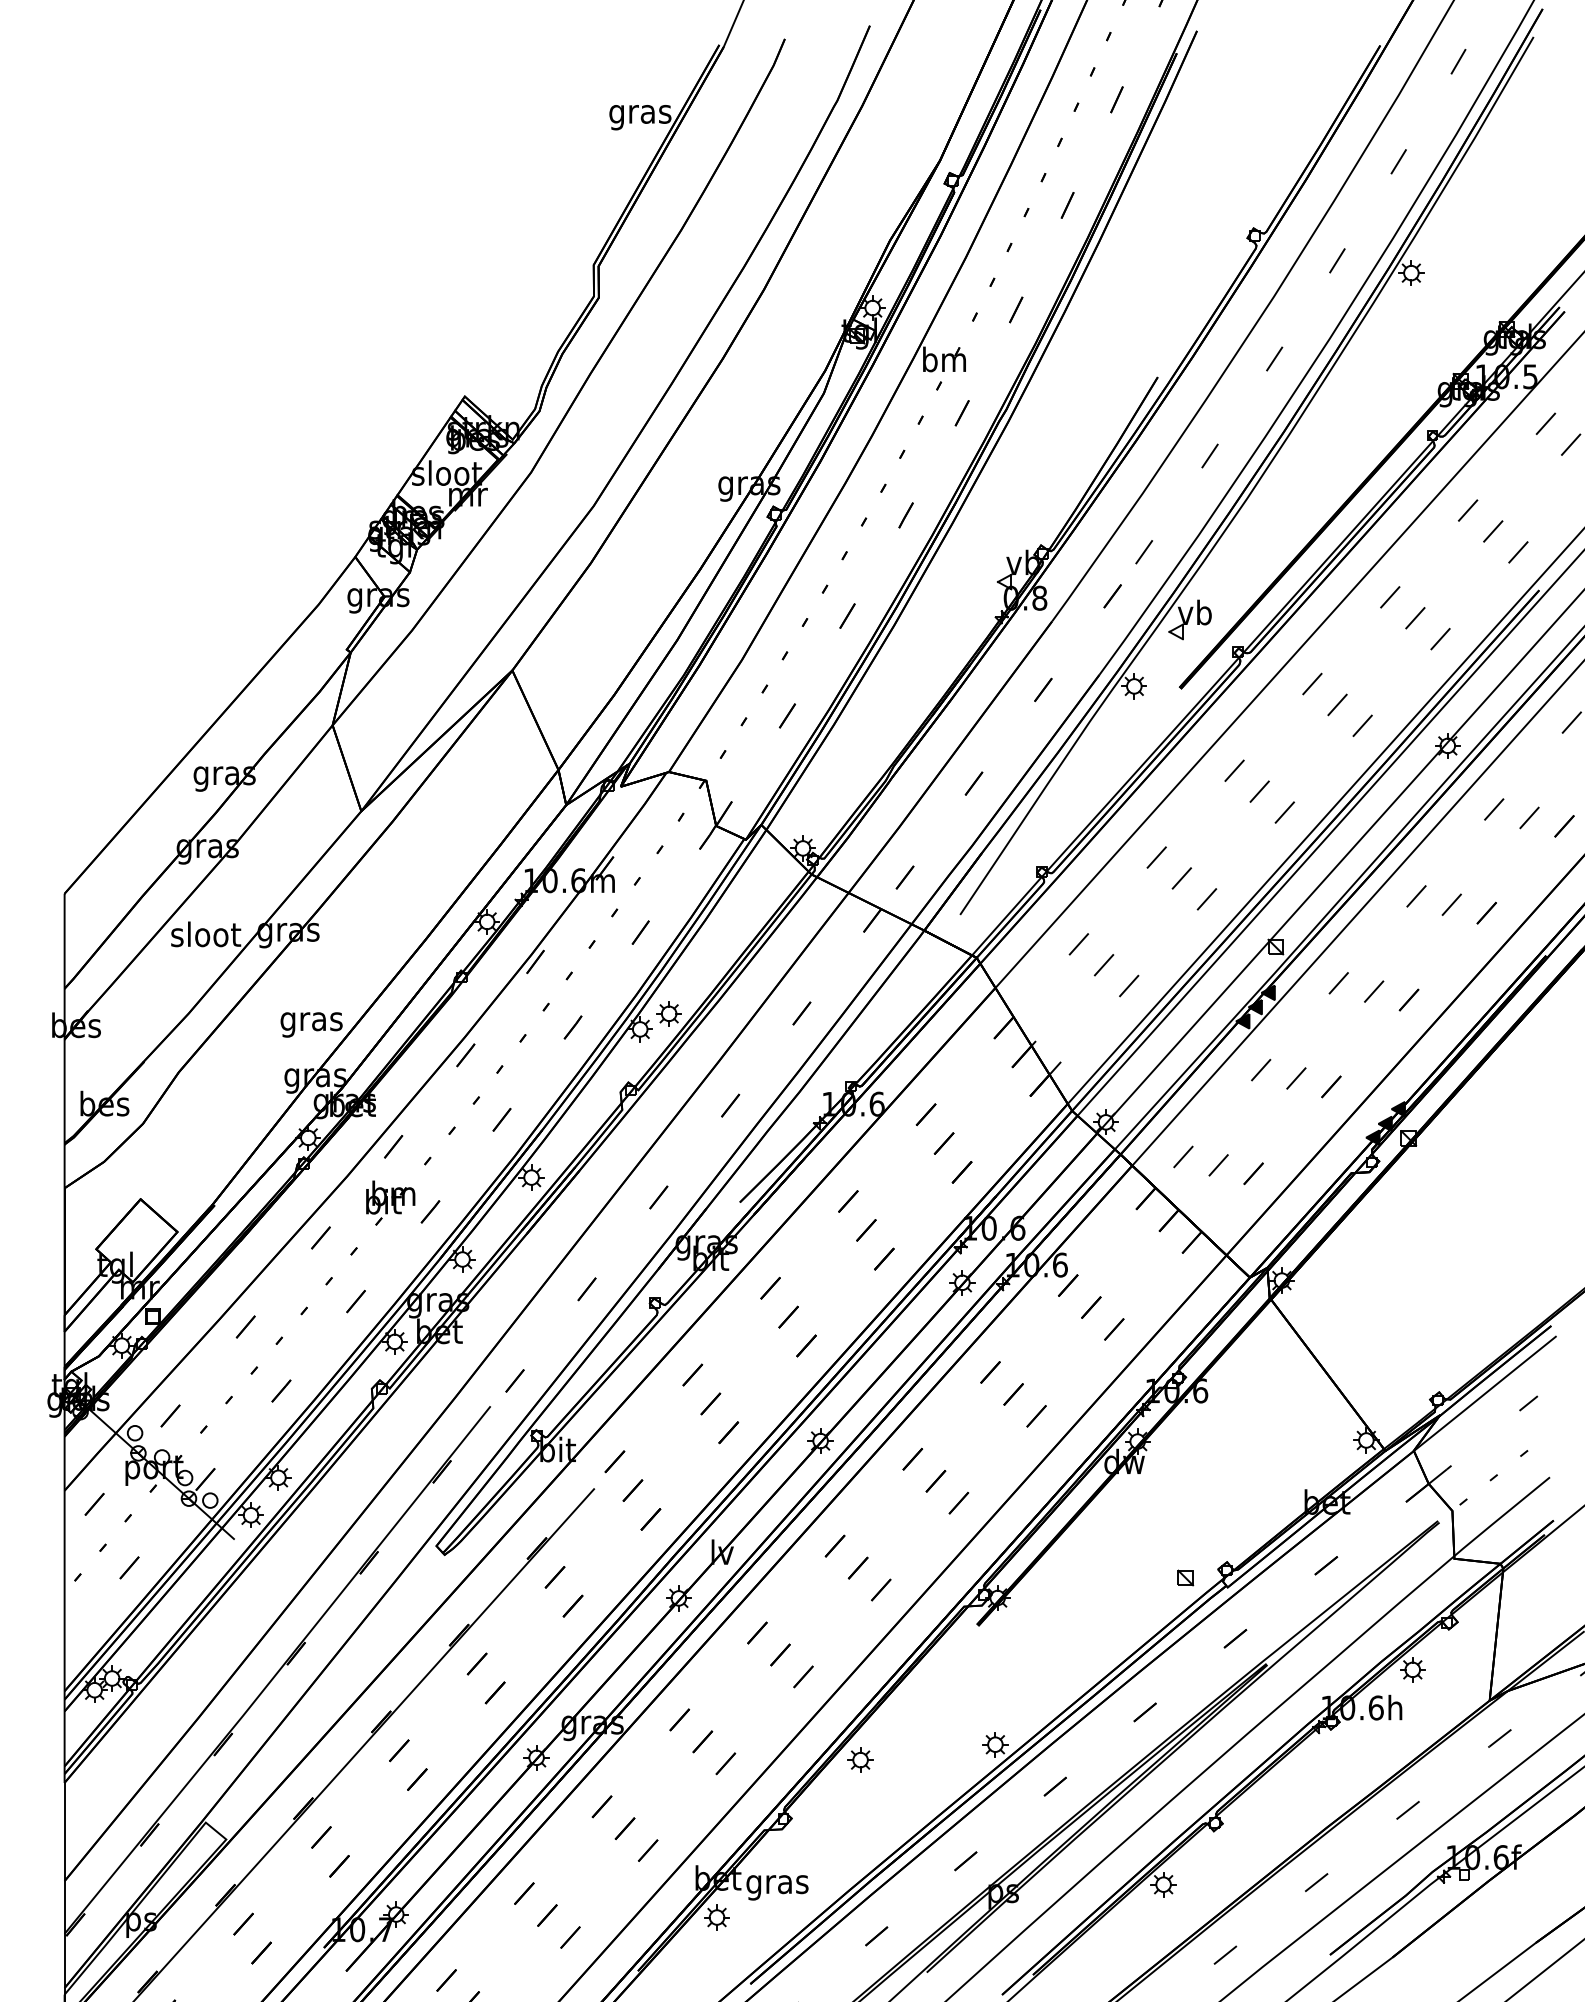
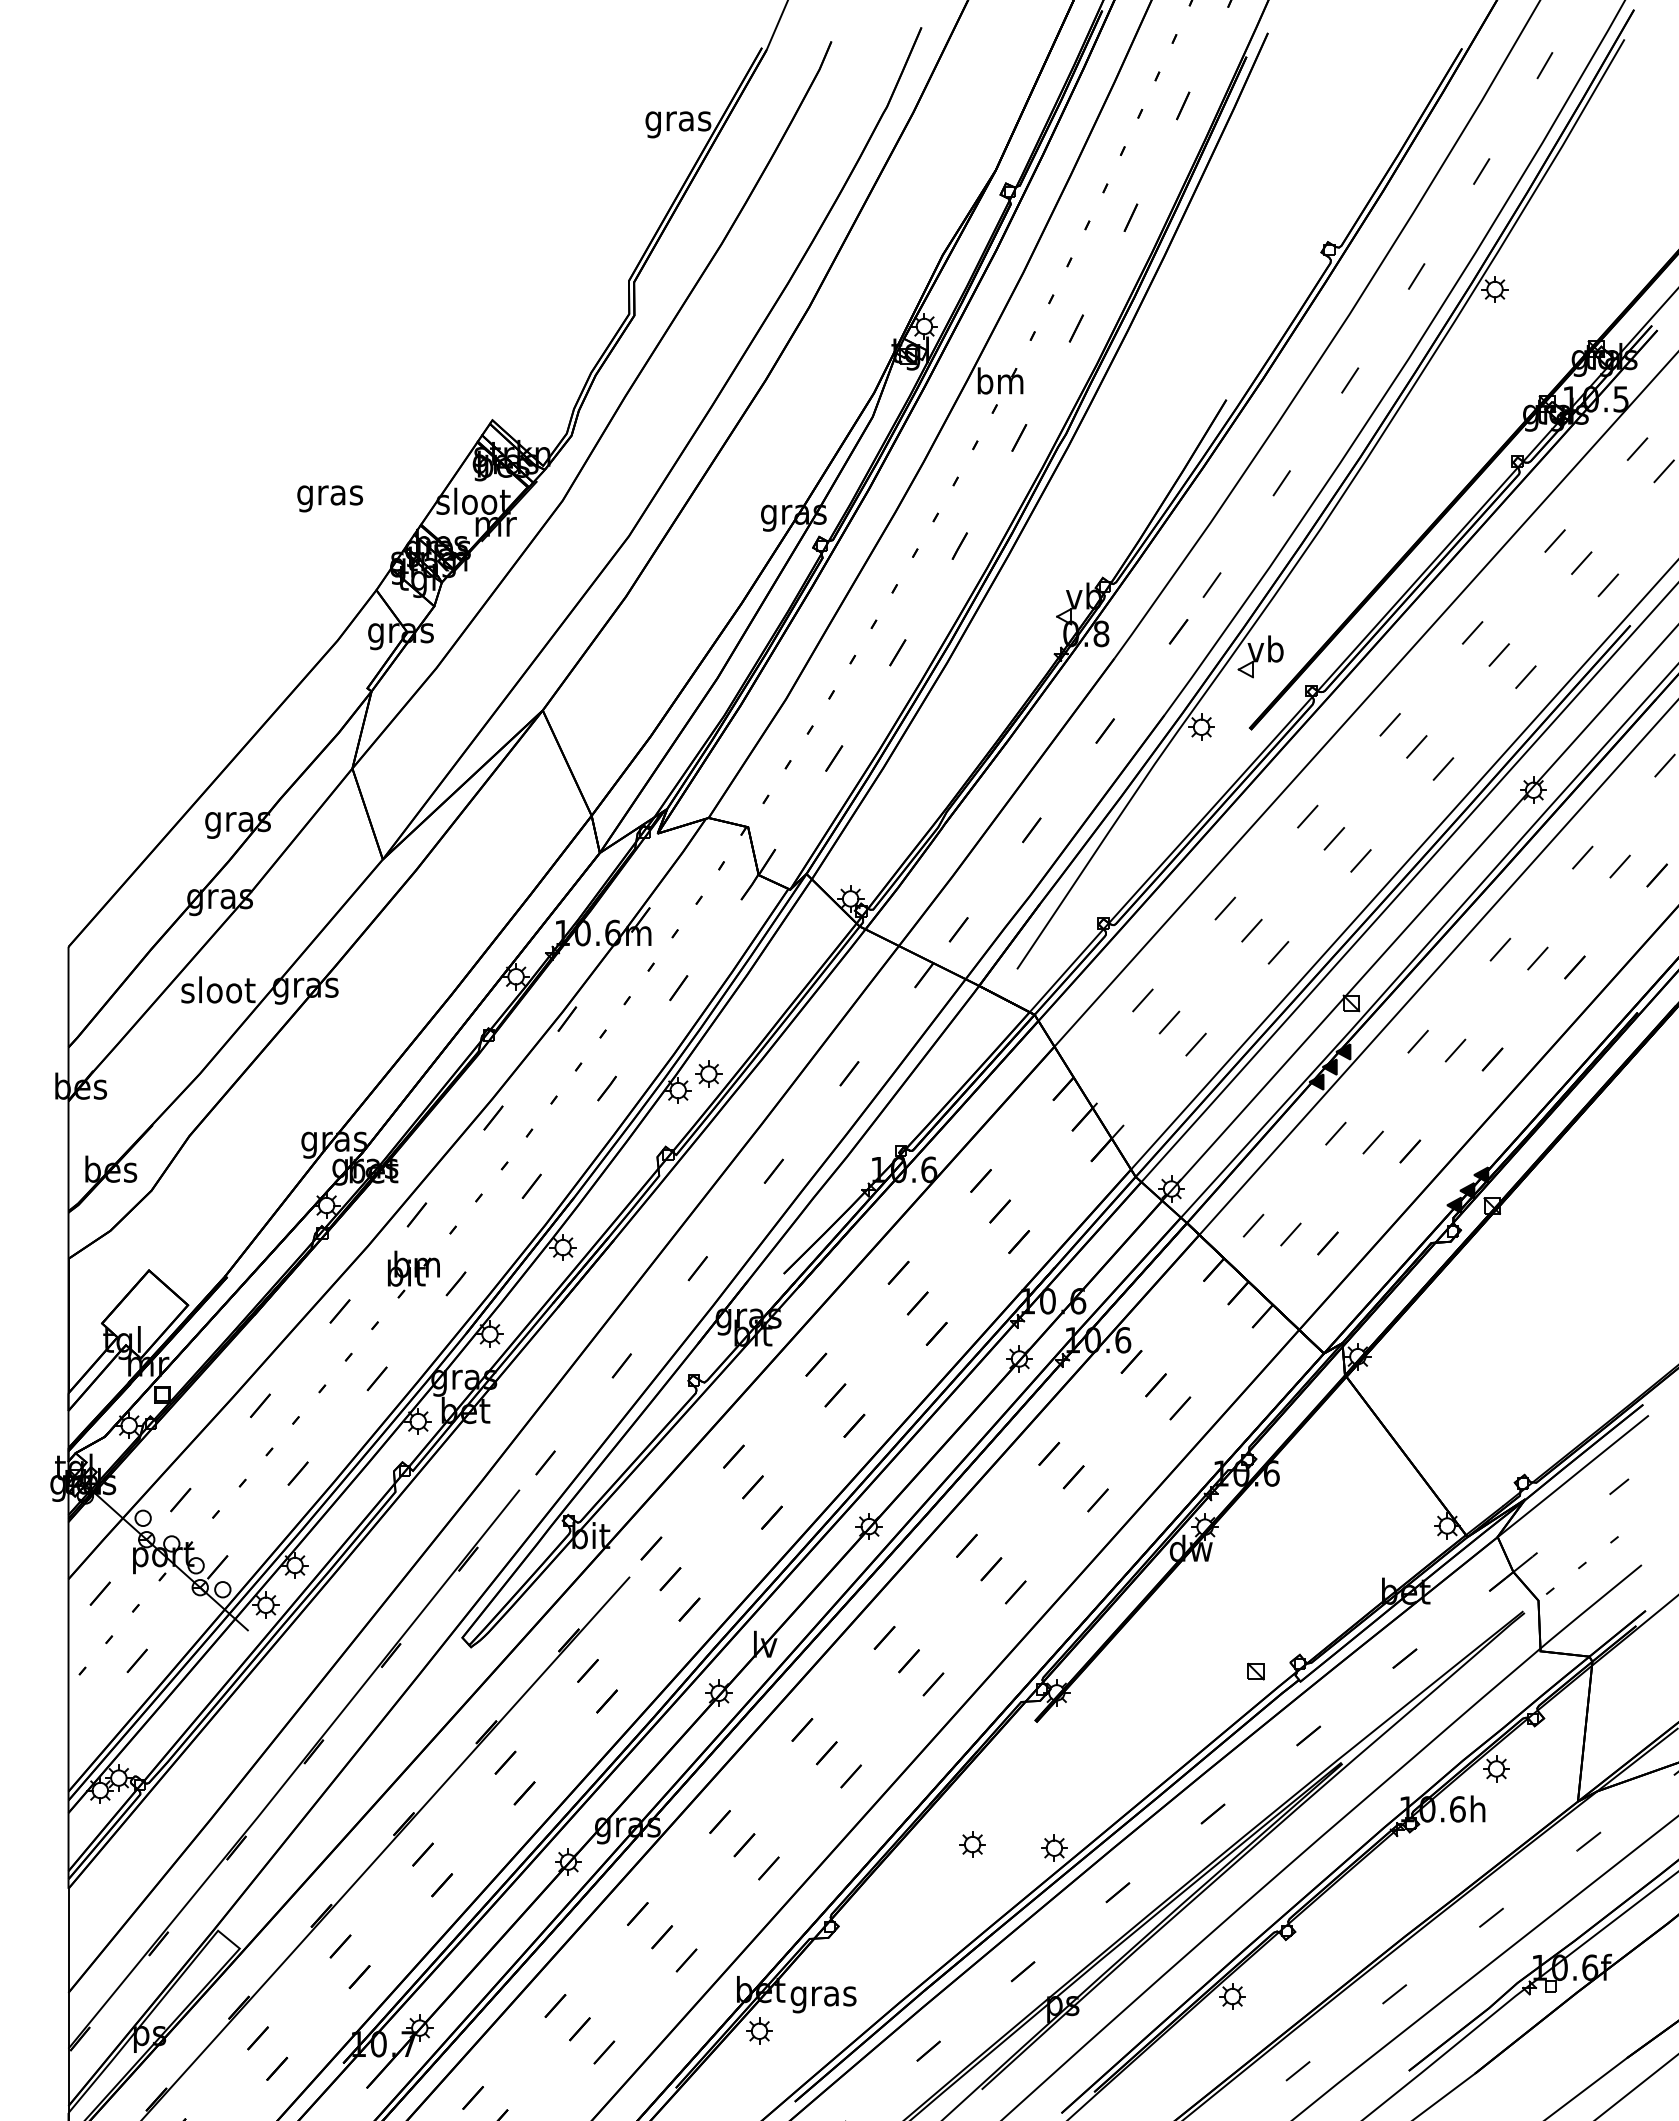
text: (311, 1024) -> (329, 498), moved
part: (860, 1760) -> (972, 1844), moved

